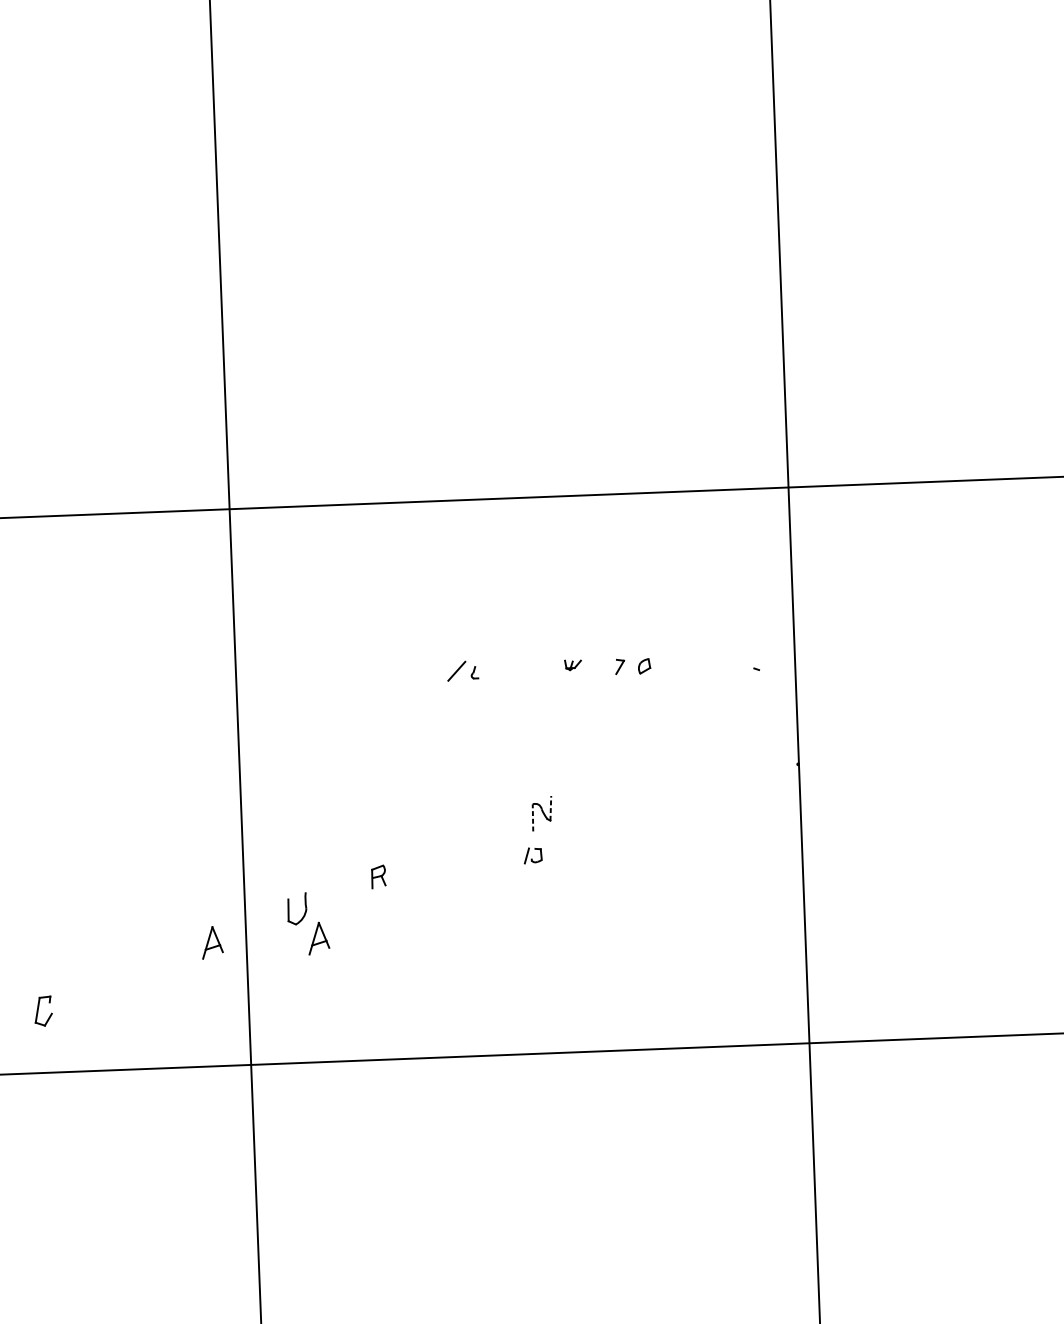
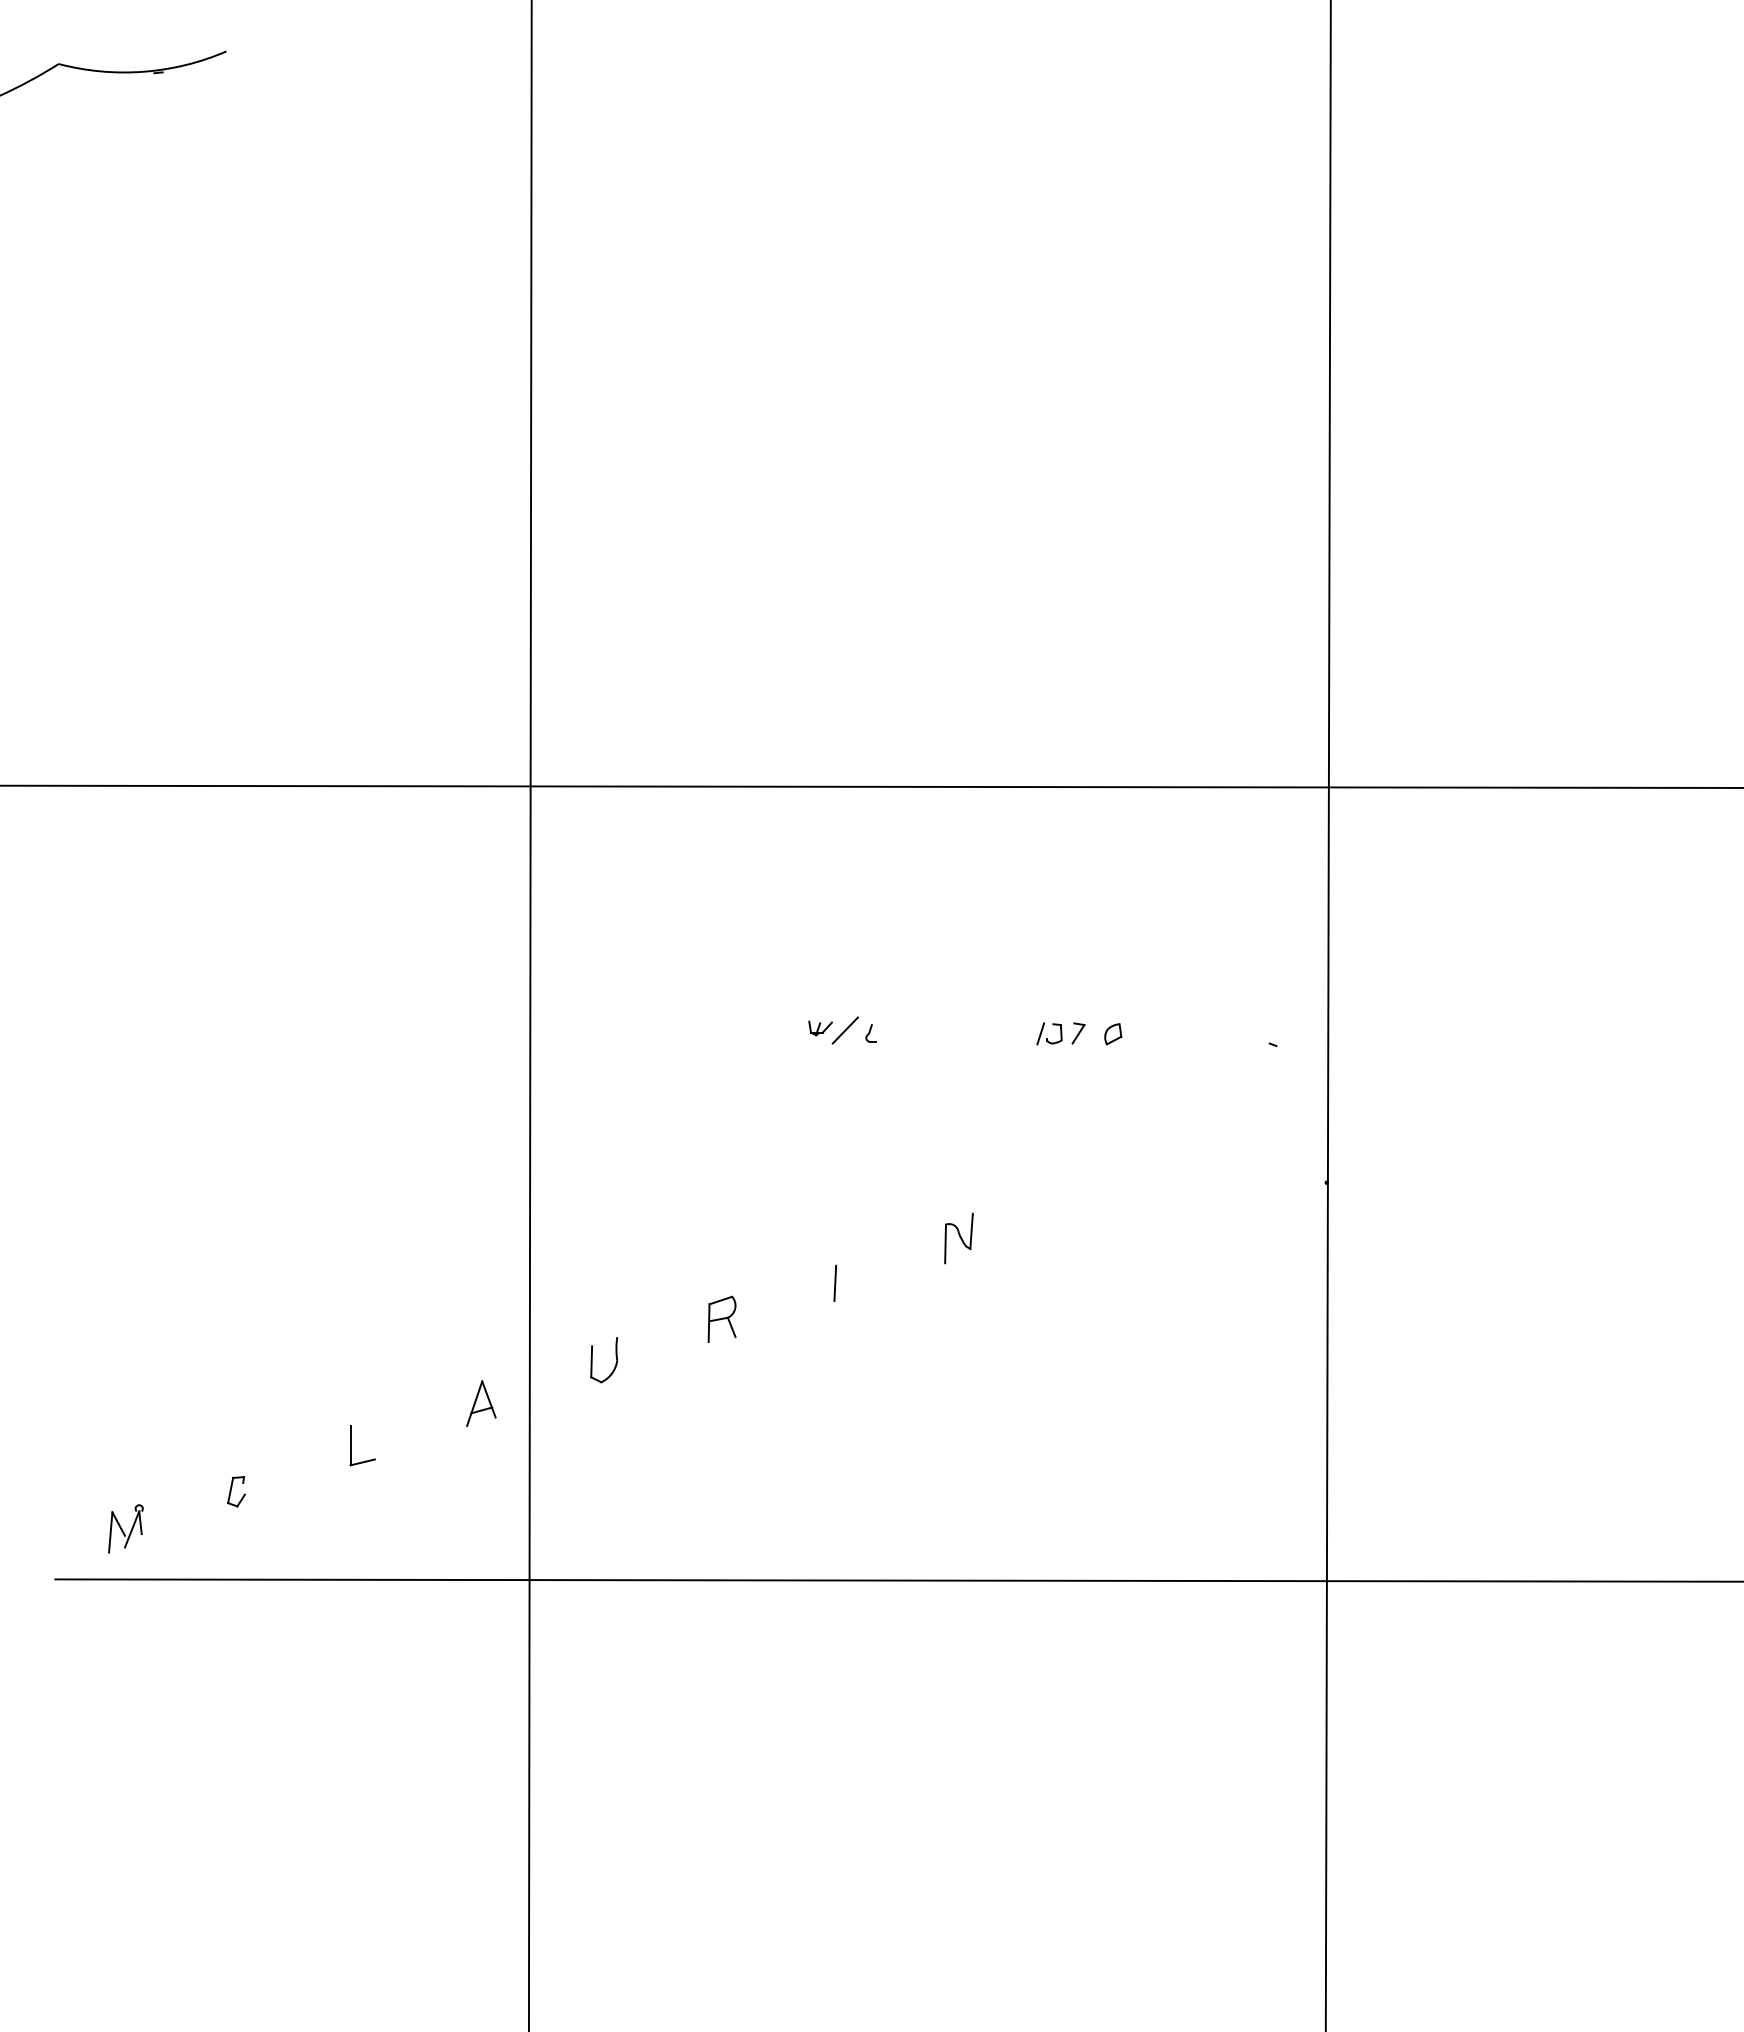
part: (573, 665) -> (820, 1028), moved
line: (550, 808) -> (971, 1231), dashed -> solid
line: (532, 817) -> (945, 1243), dashed -> solid
line: (457, 847) -> (835, 1282), added
part: (533, 855) -> (1049, 1033), moved
part: (378, 876) -> (721, 1318), size x1.43
part: (318, 938) -> (633, 1403), removed
part: (122, 975) -> (351, 1445), added
part: (43, 1011) -> (236, 1491), size x0.71

